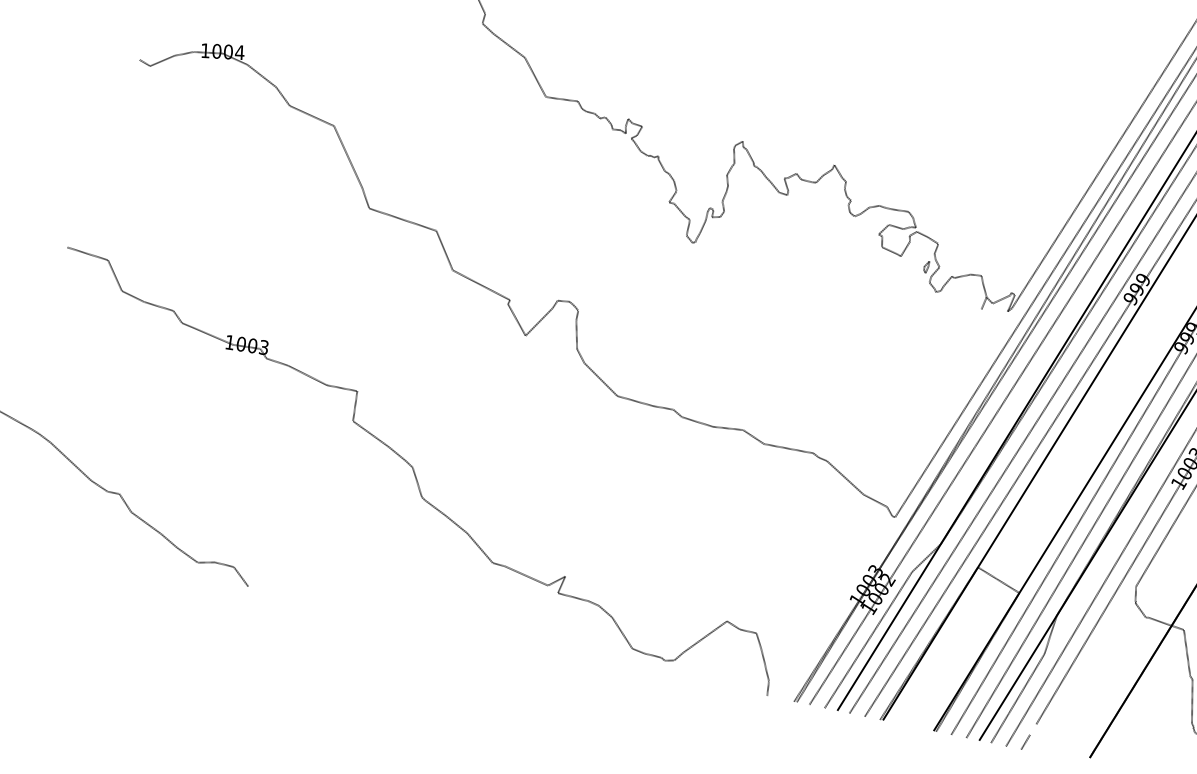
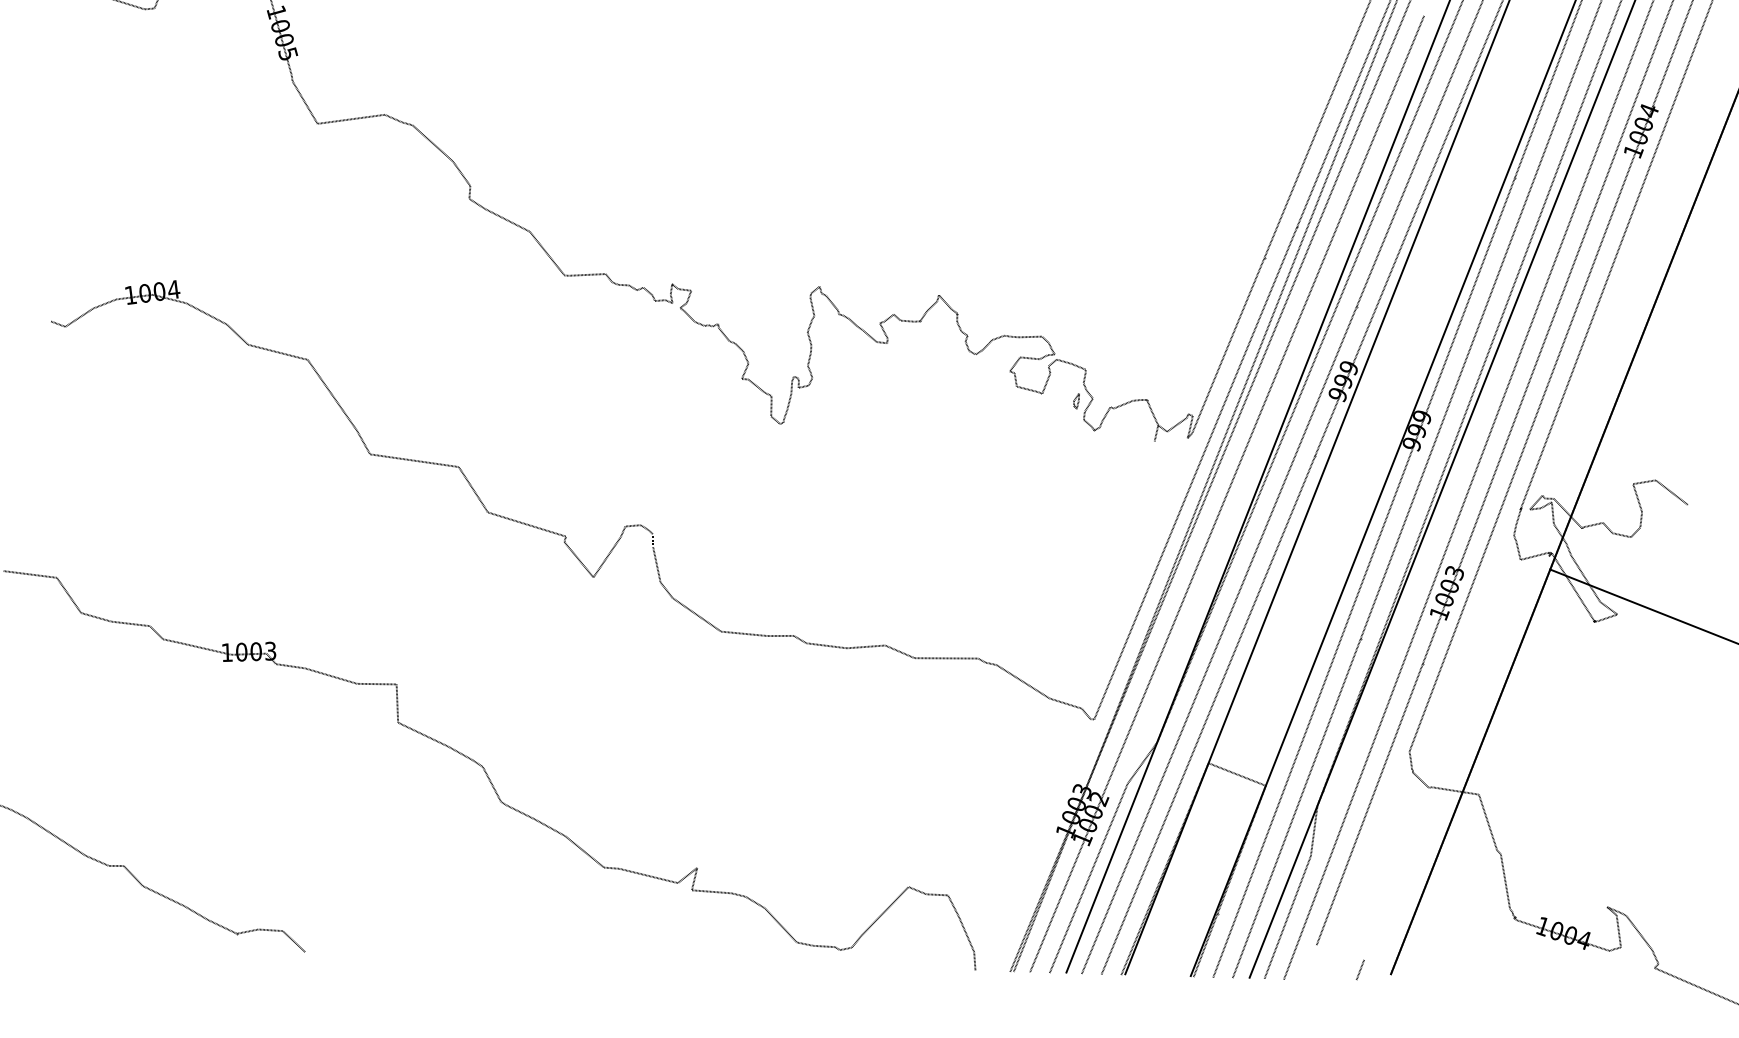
line: (1025, 741) -> (1359, 969), moved

